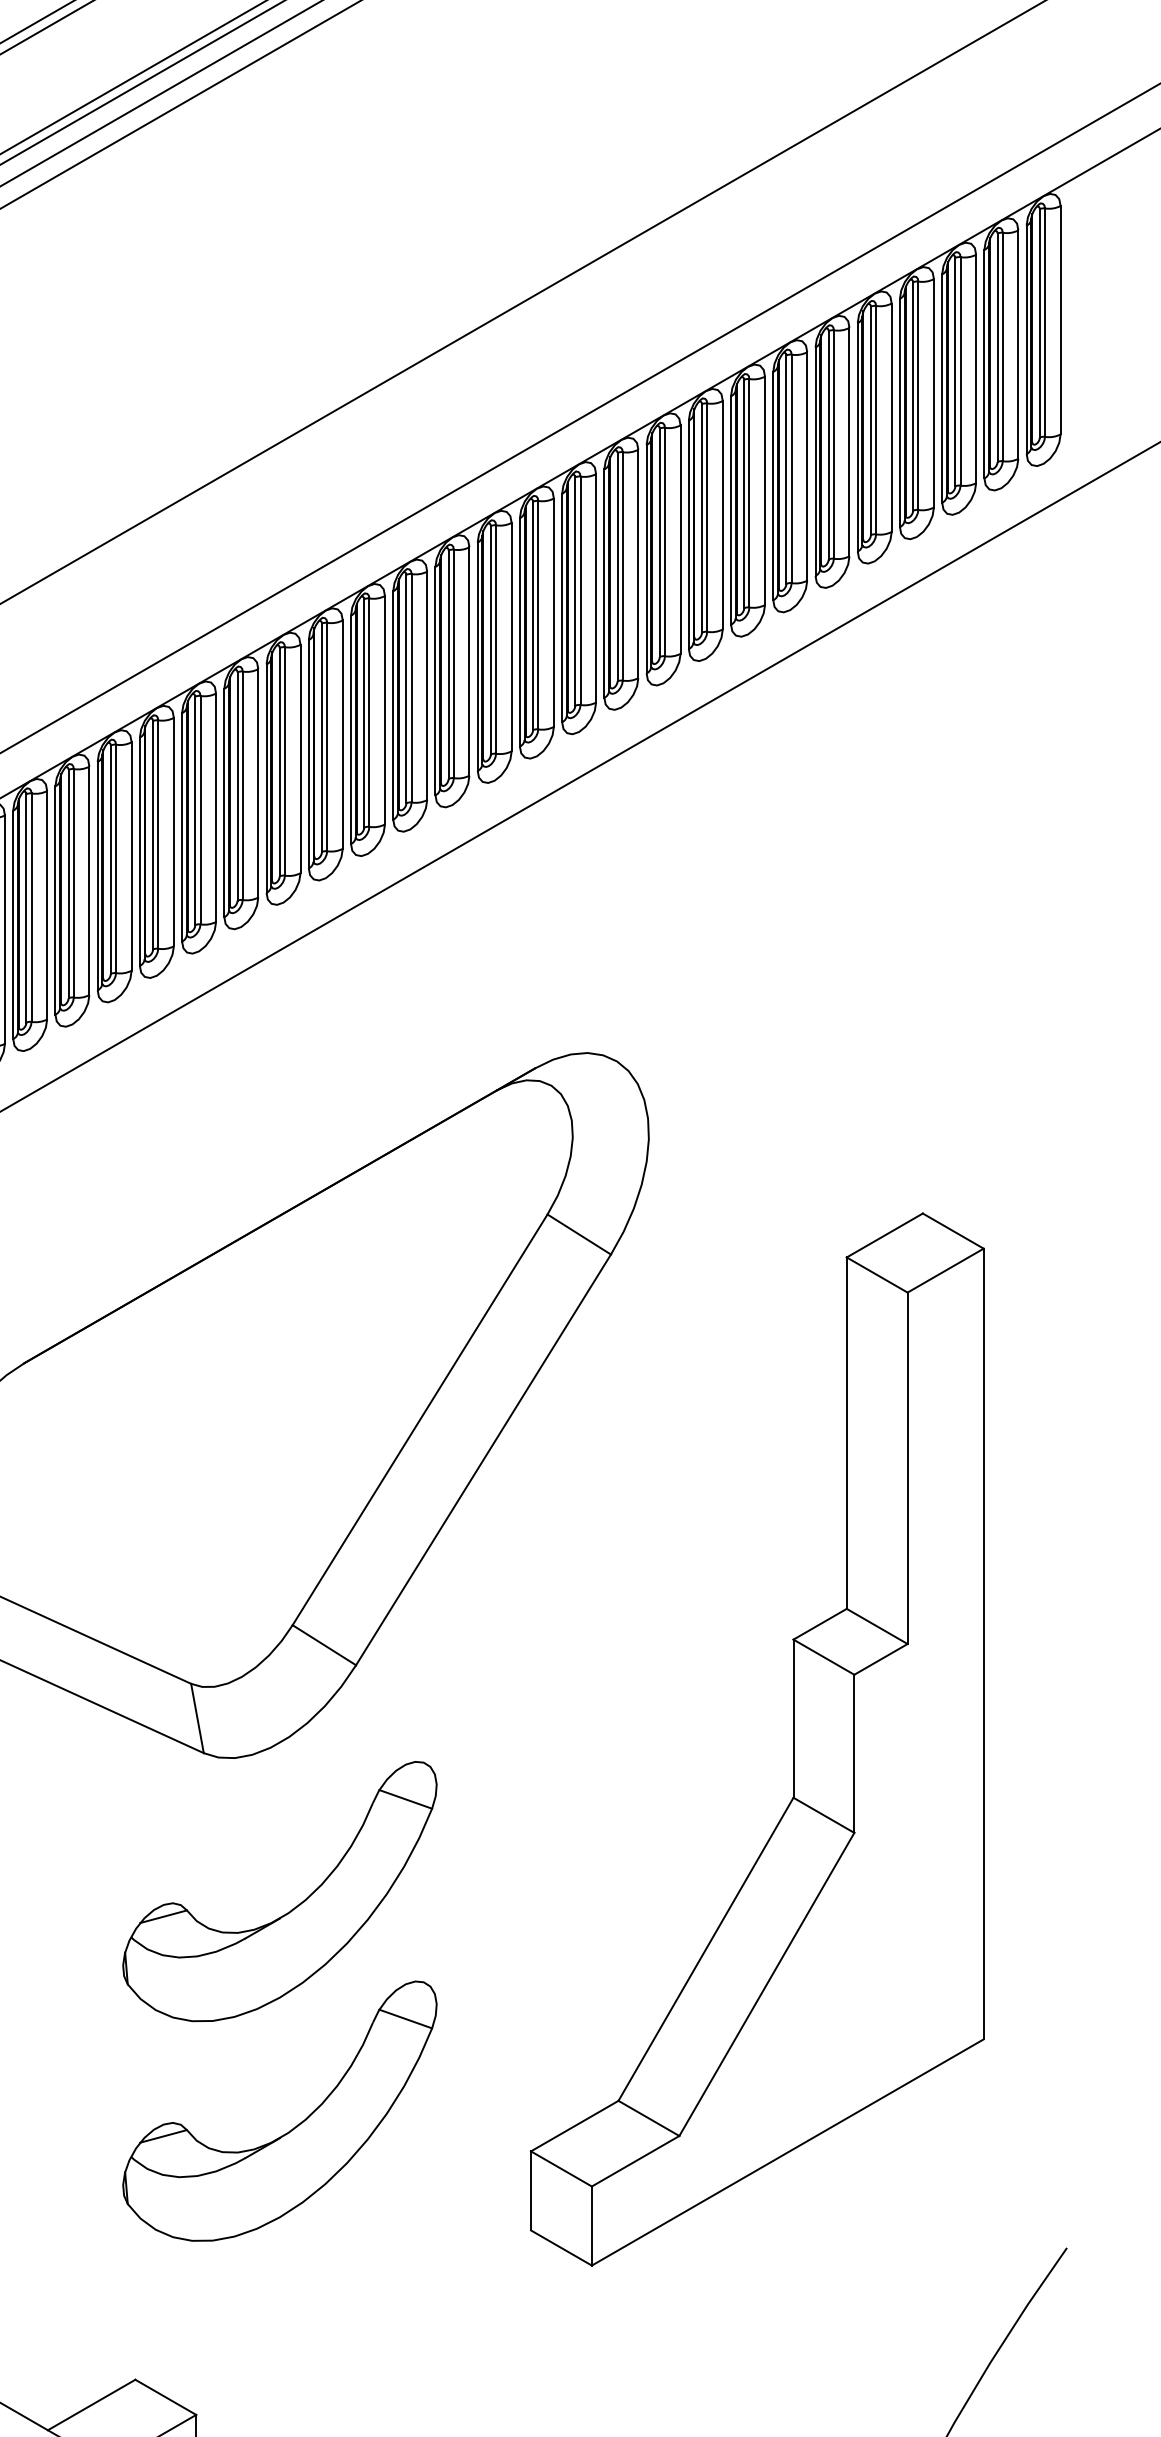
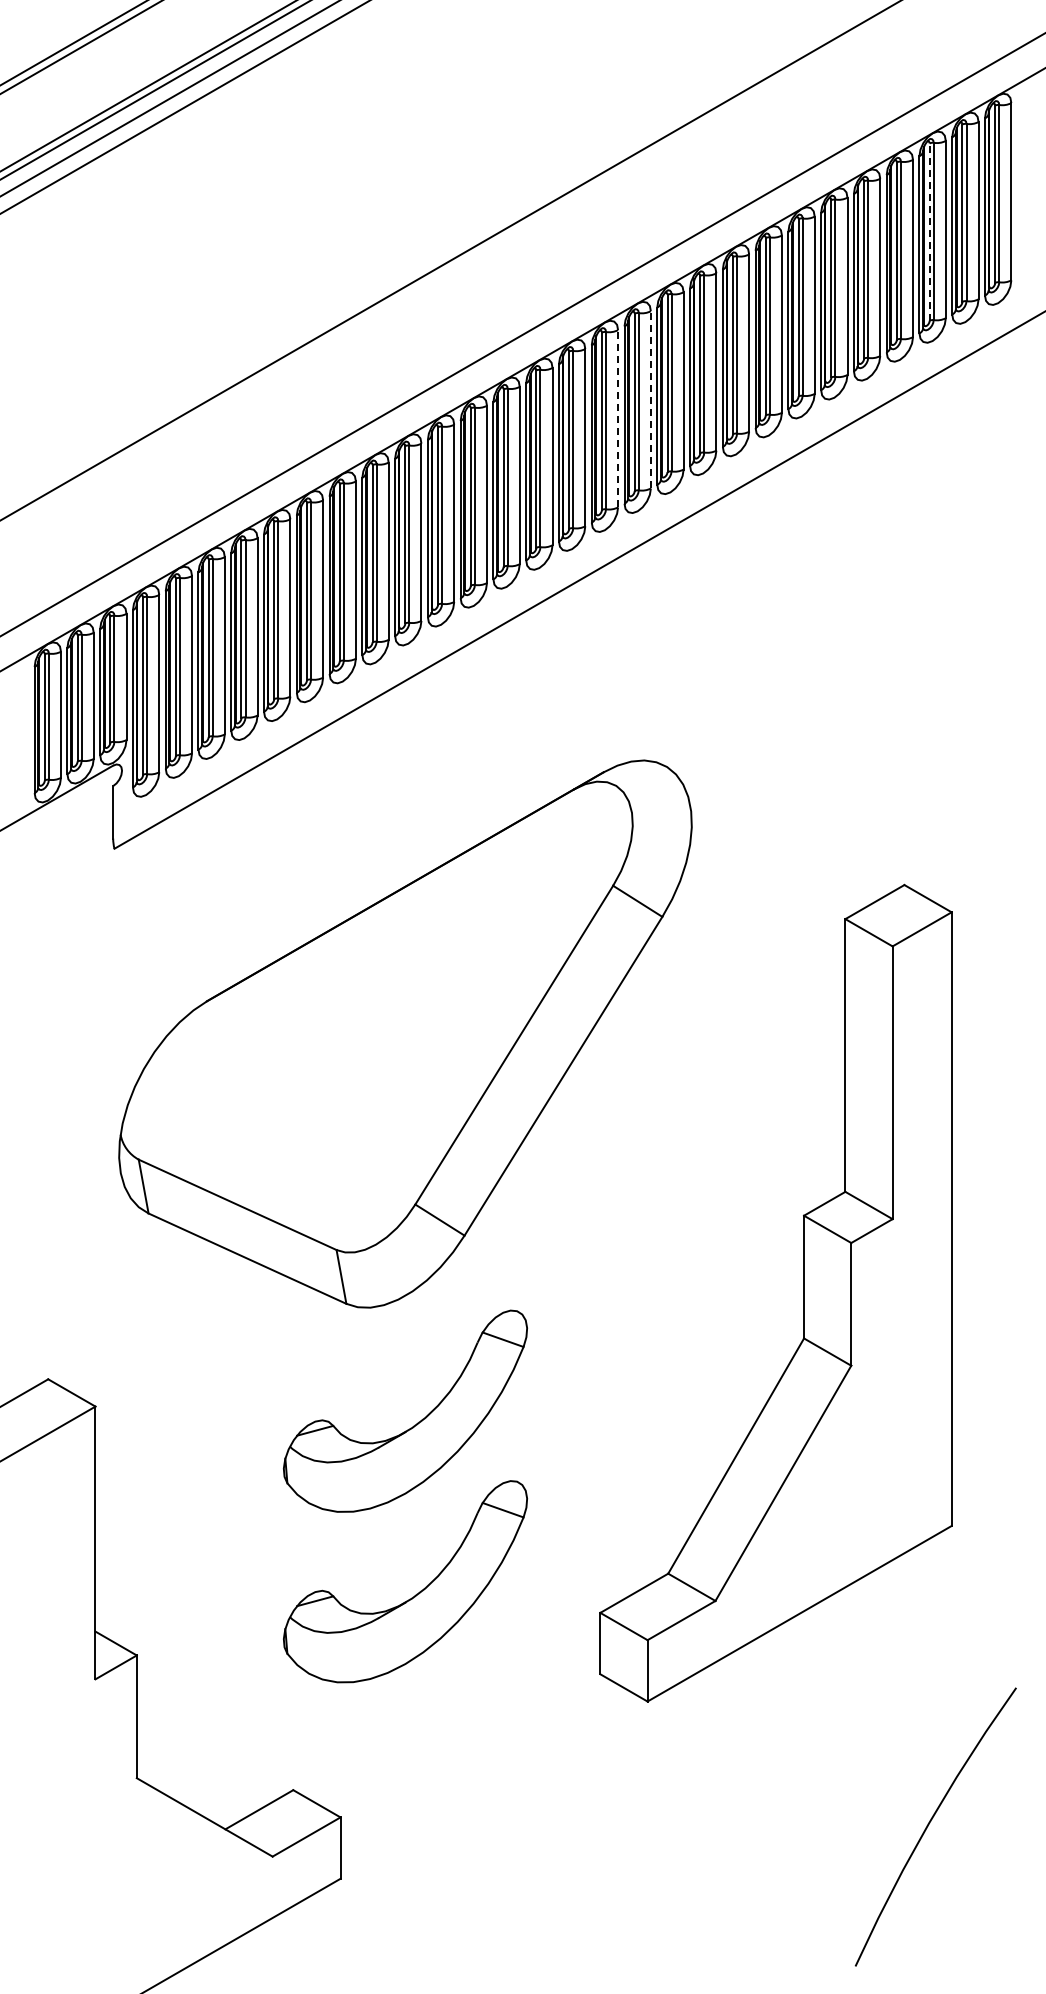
line: (955, 372) -> (929, 232), solid -> dashed
line: (595, 587) -> (650, 399), solid -> dashed
line: (554, 612) -> (618, 418), solid -> dashed

